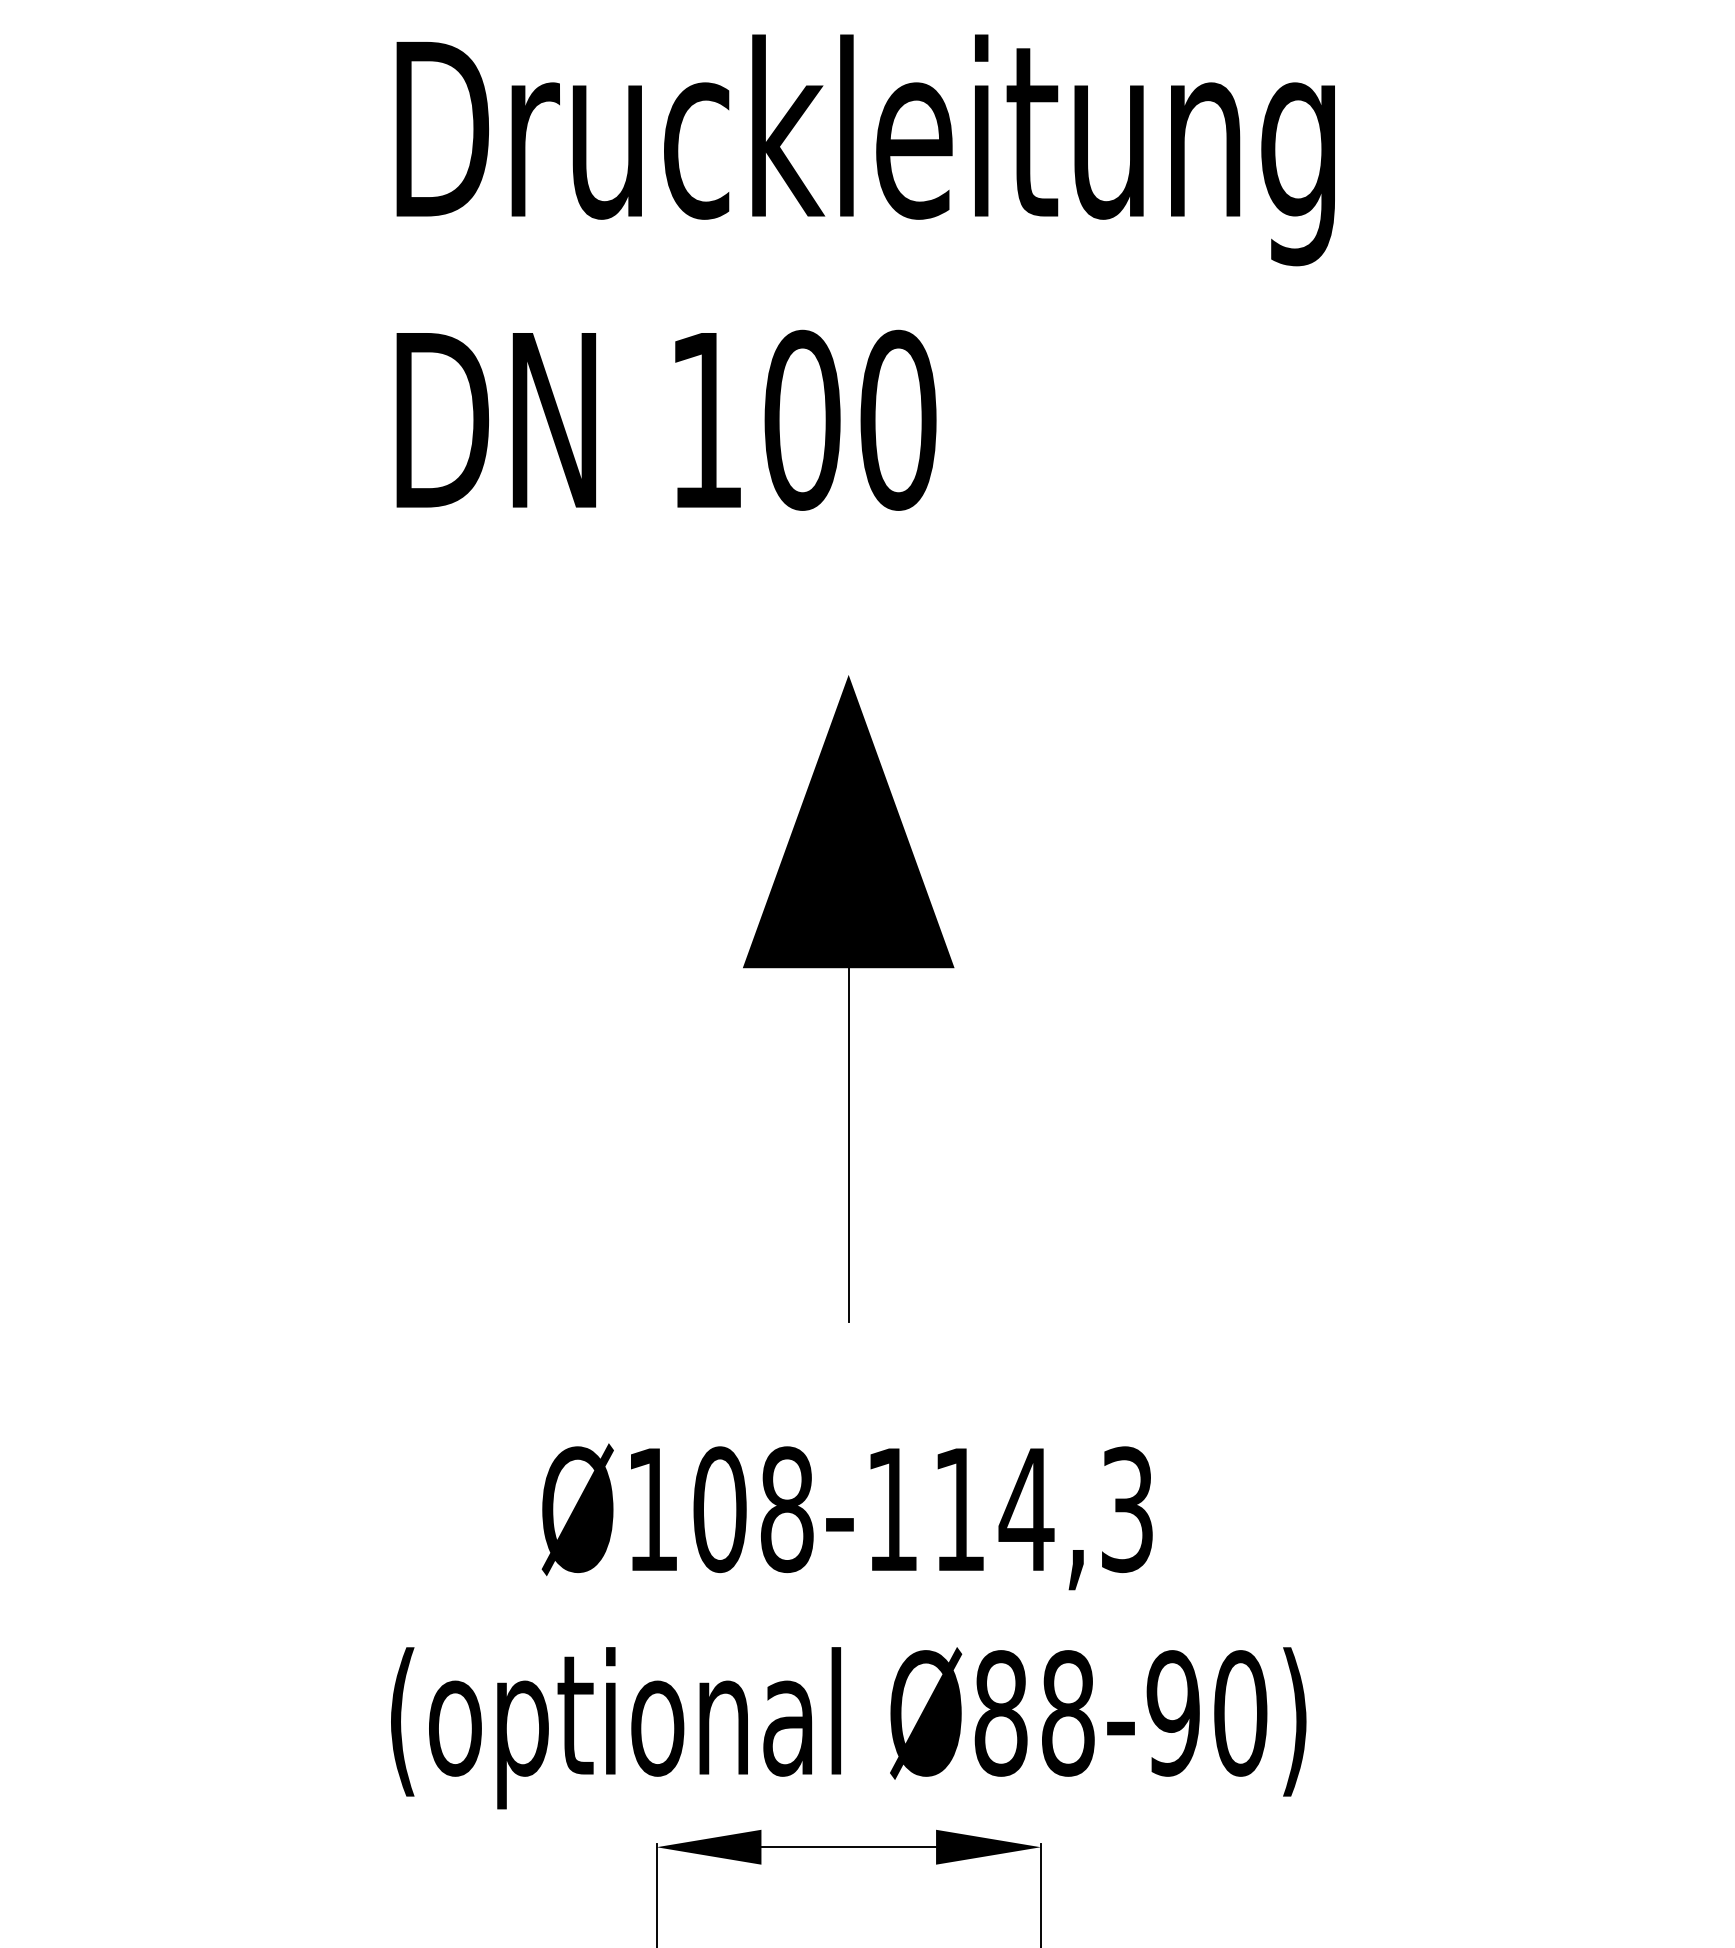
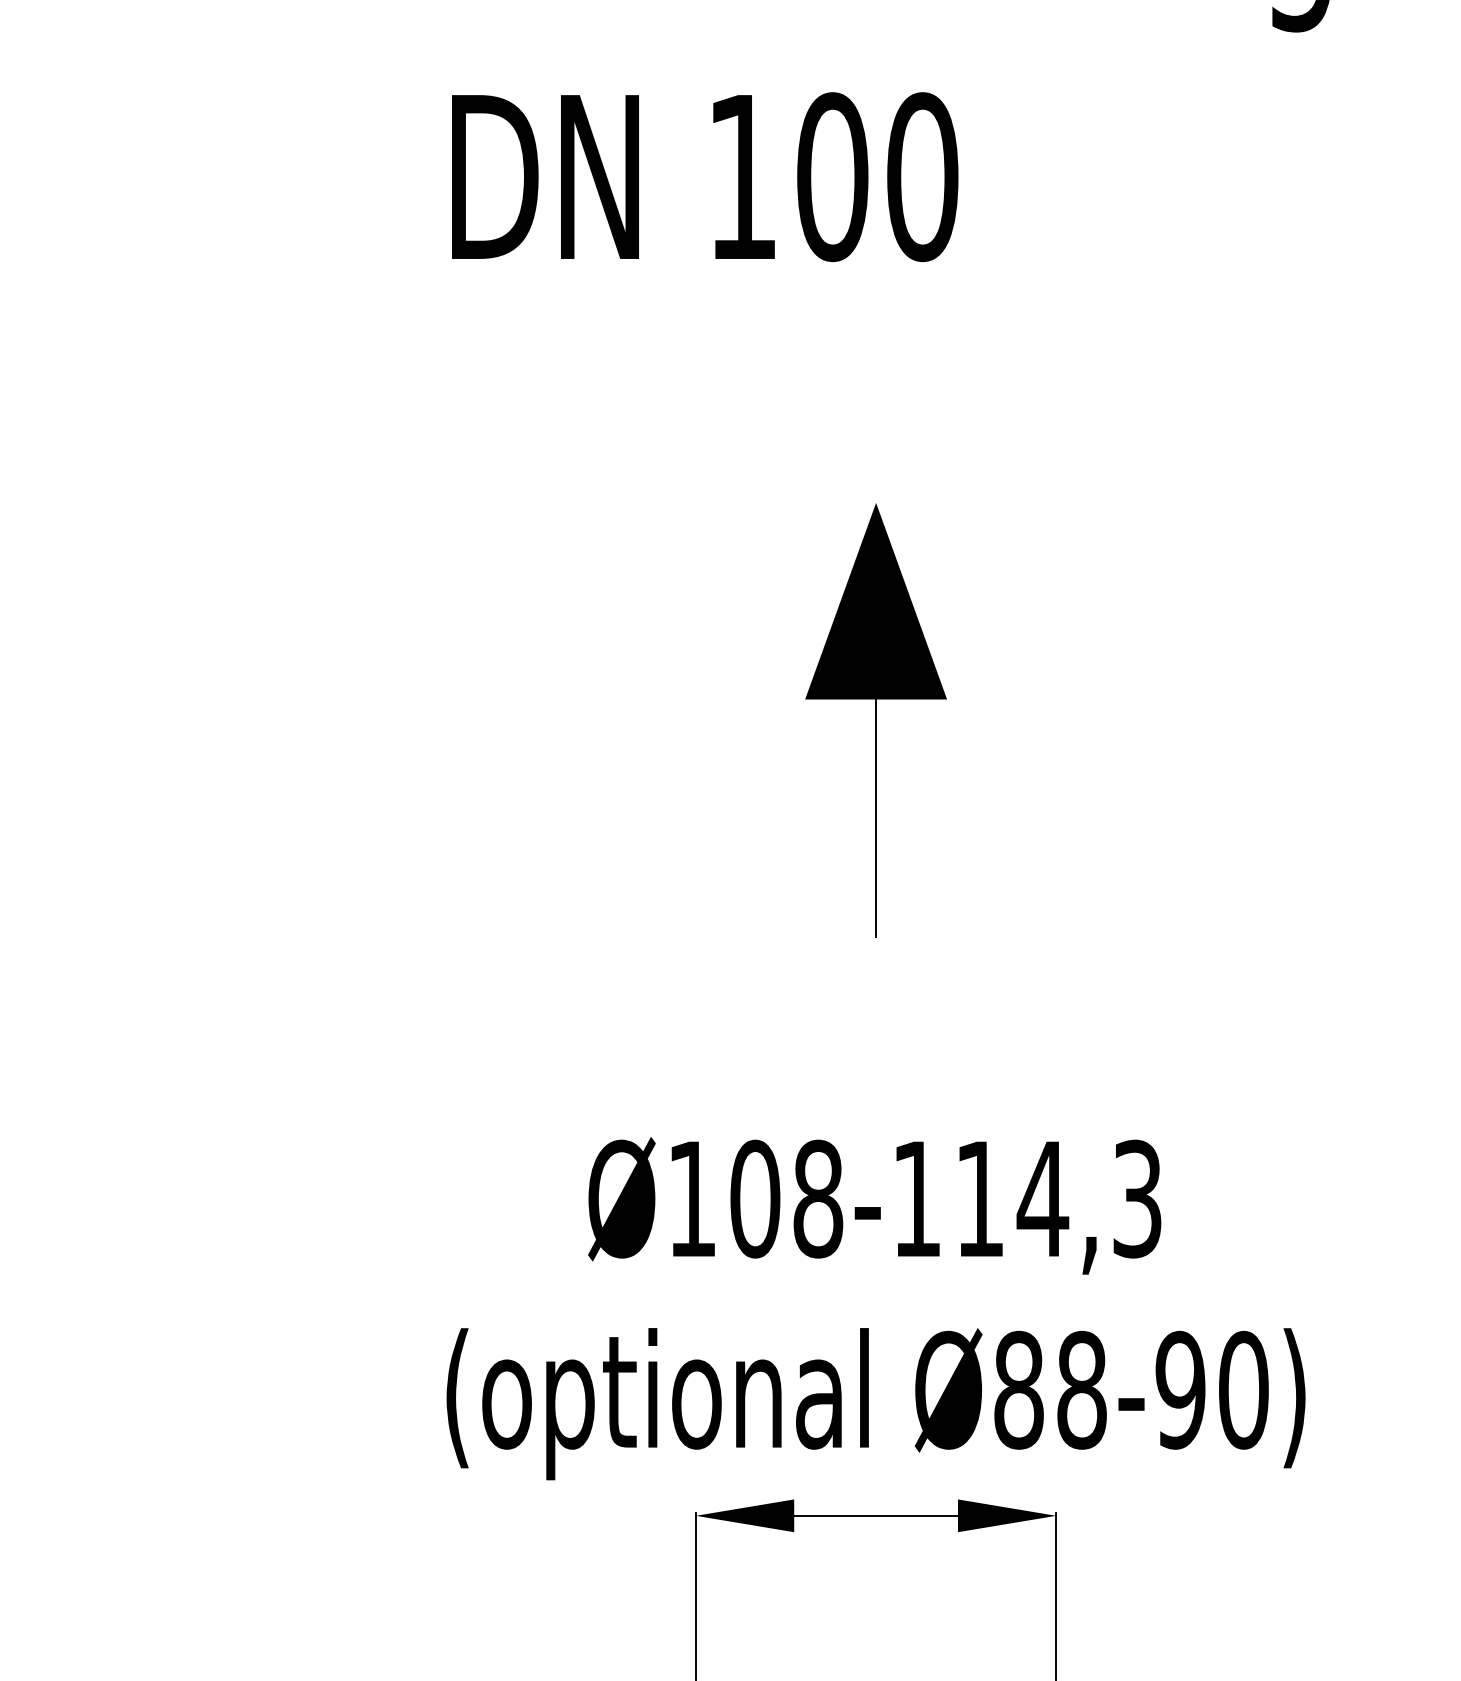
part: (848, 999) -> (875, 720), size x0.71

